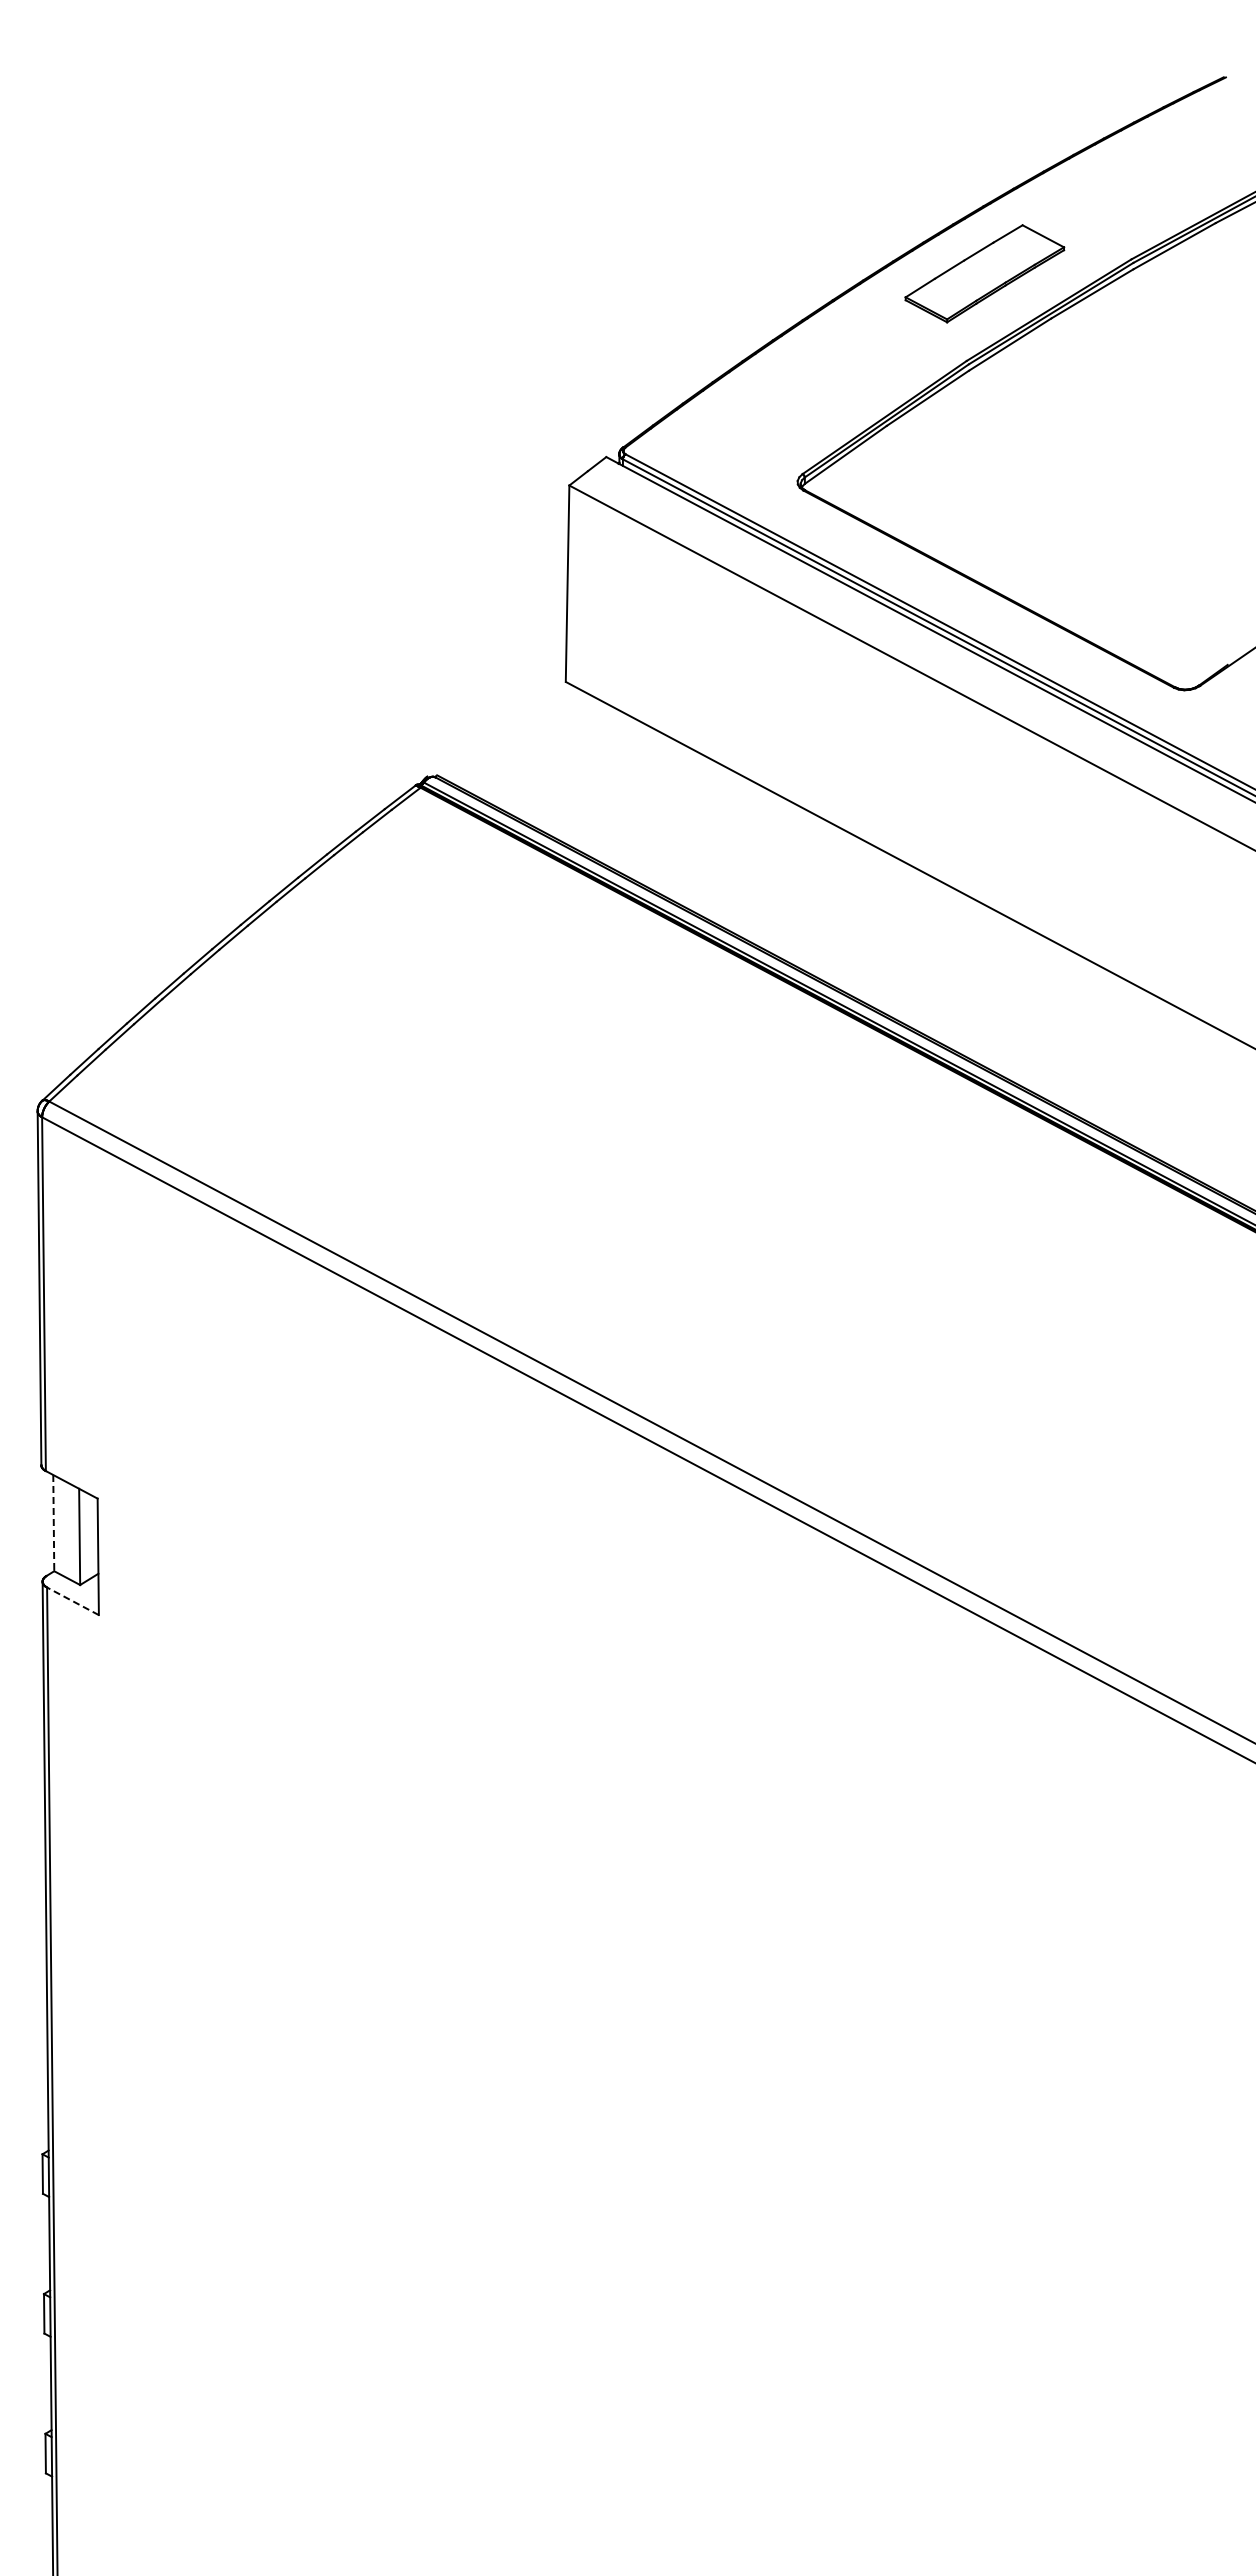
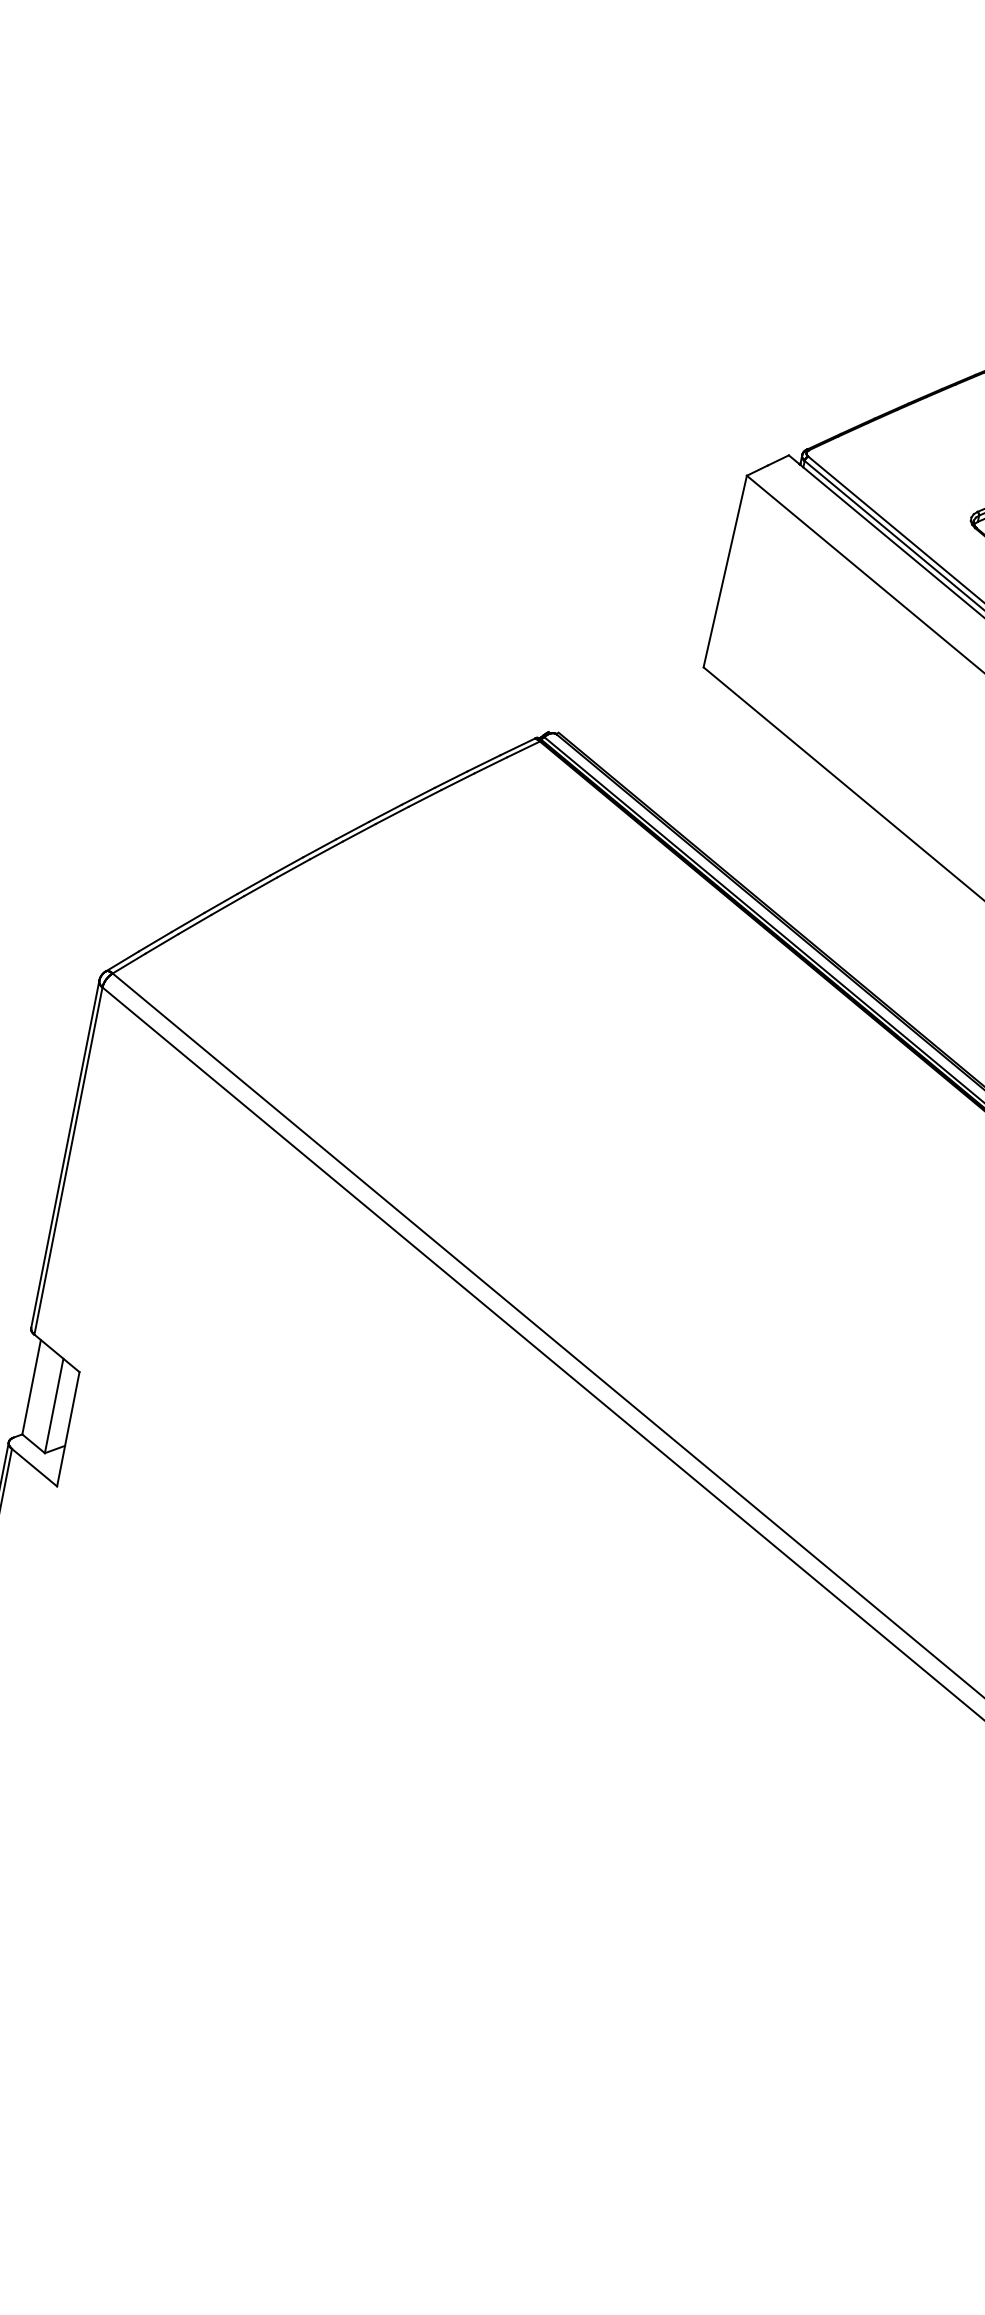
line: (53, 1523) -> (31, 1387), dashed -> solid
line: (72, 1601) -> (34, 1467), dashed -> solid

